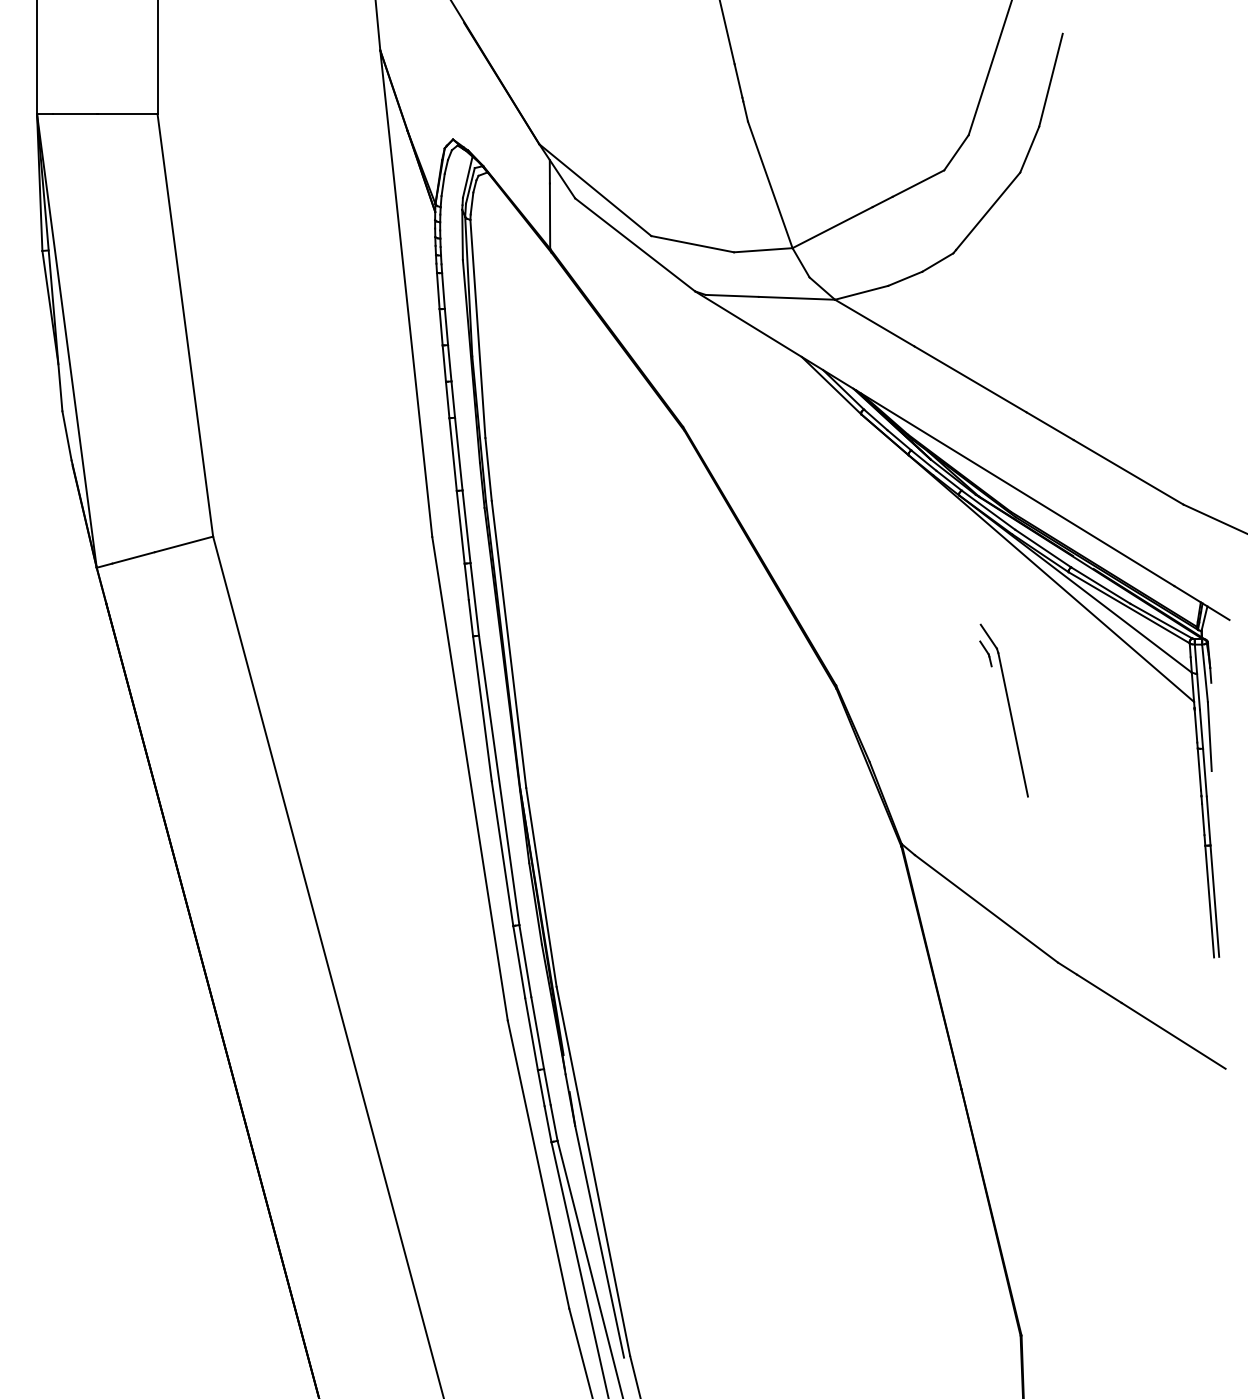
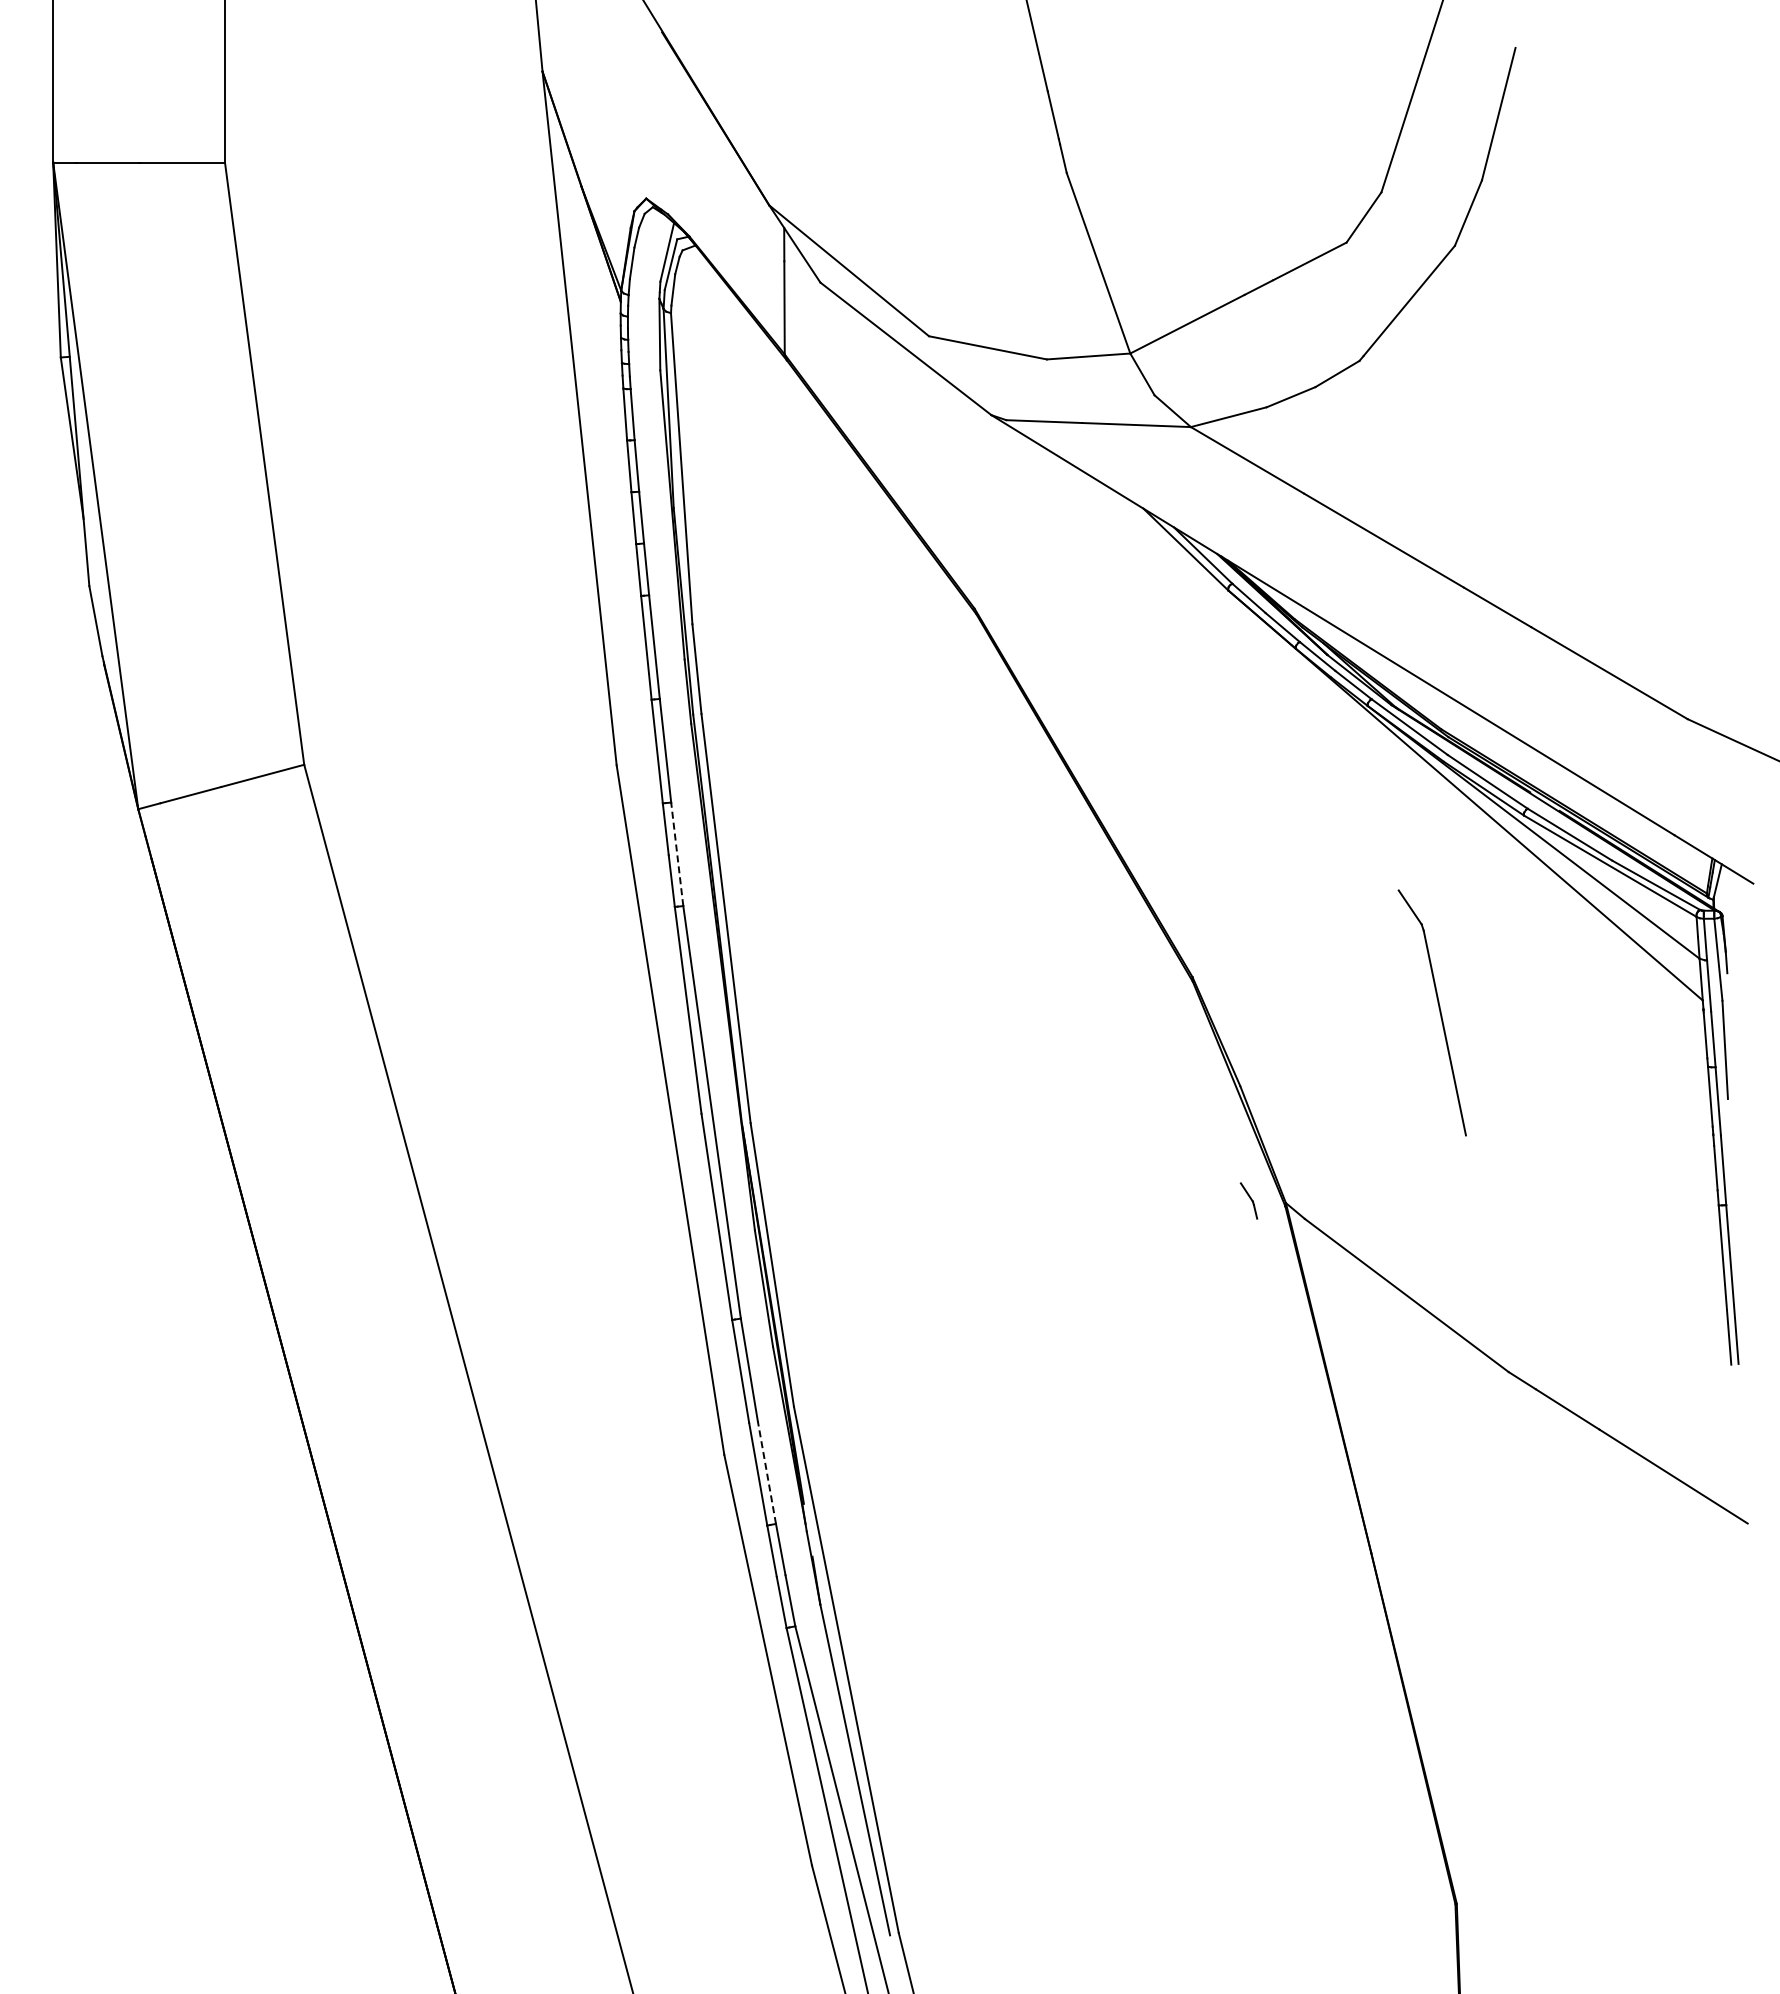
line: (474, 598) -> (677, 853), solid -> dashed
part: (985, 653) -> (1248, 1200), moved
line: (537, 1033) -> (766, 1472), solid -> dashed

